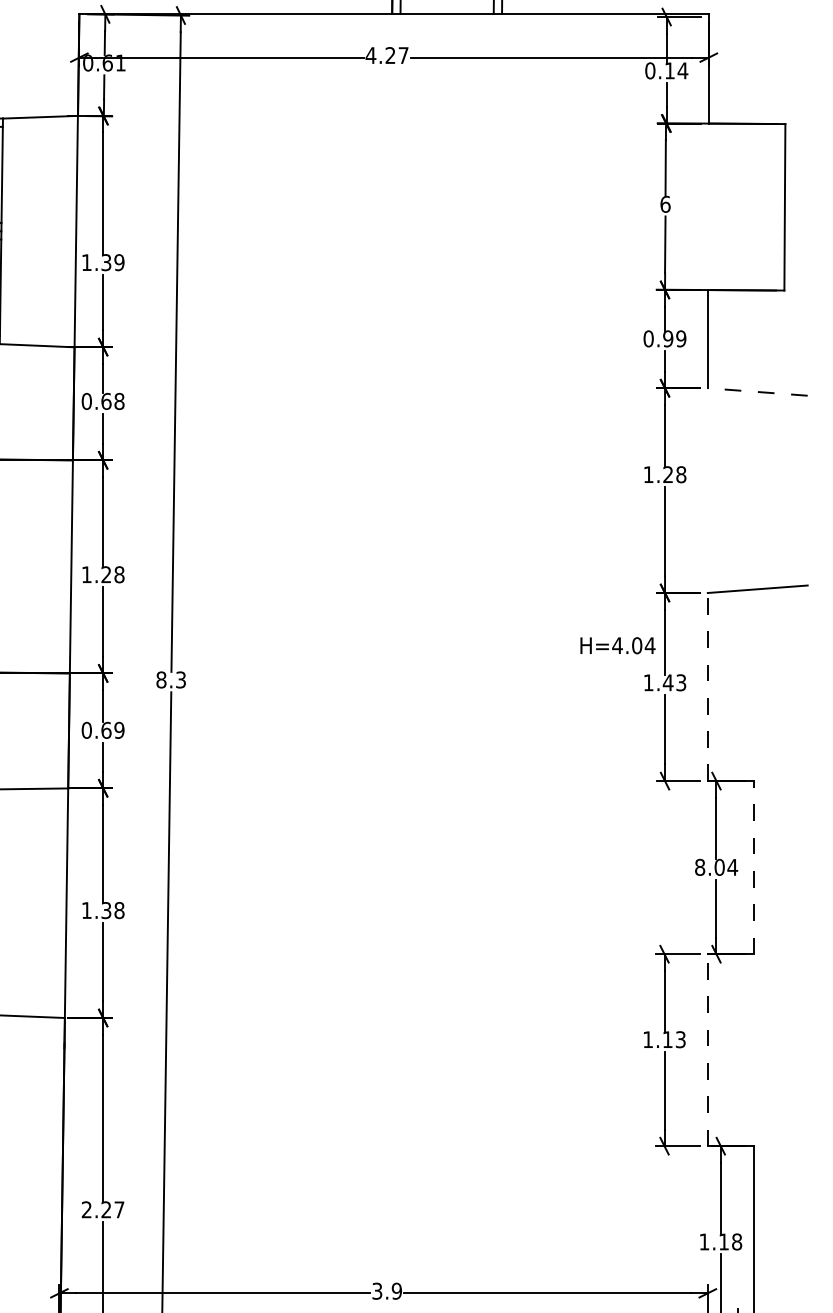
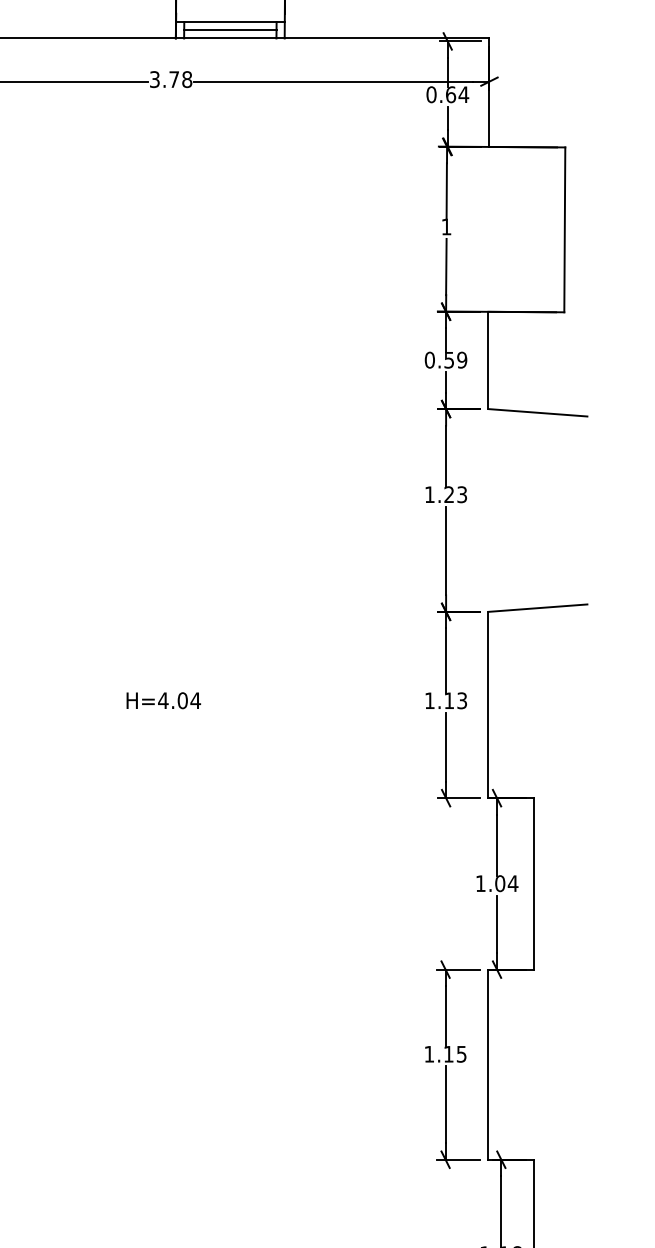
line: (446, 5) -> (229, 30), added
text: (386, 55) -> (170, 79), 4.27 -> 3.78
text: (669, 70) -> (450, 94), 0.14 -> 0.64
text: (665, 203) -> (446, 226), 6 -> 1
text: (668, 338) -> (449, 359), 0.99 -> 0.59
line: (757, 391) -> (537, 412), dashed -> solid
text: (681, 474) -> (462, 494), 1.28 -> 1.23
text: (617, 645) -> (163, 700), moved
text: (667, 682) -> (448, 700), 1.43 -> 1.13
line: (707, 686) -> (488, 704), dashed -> solid
text: (700, 866) -> (481, 882), 8.04 -> 1.04
line: (753, 867) -> (533, 883), dashed -> solid
text: (680, 1039) -> (461, 1054), 1.13 -> 1.15
line: (707, 1050) -> (488, 1064), dashed -> solid

